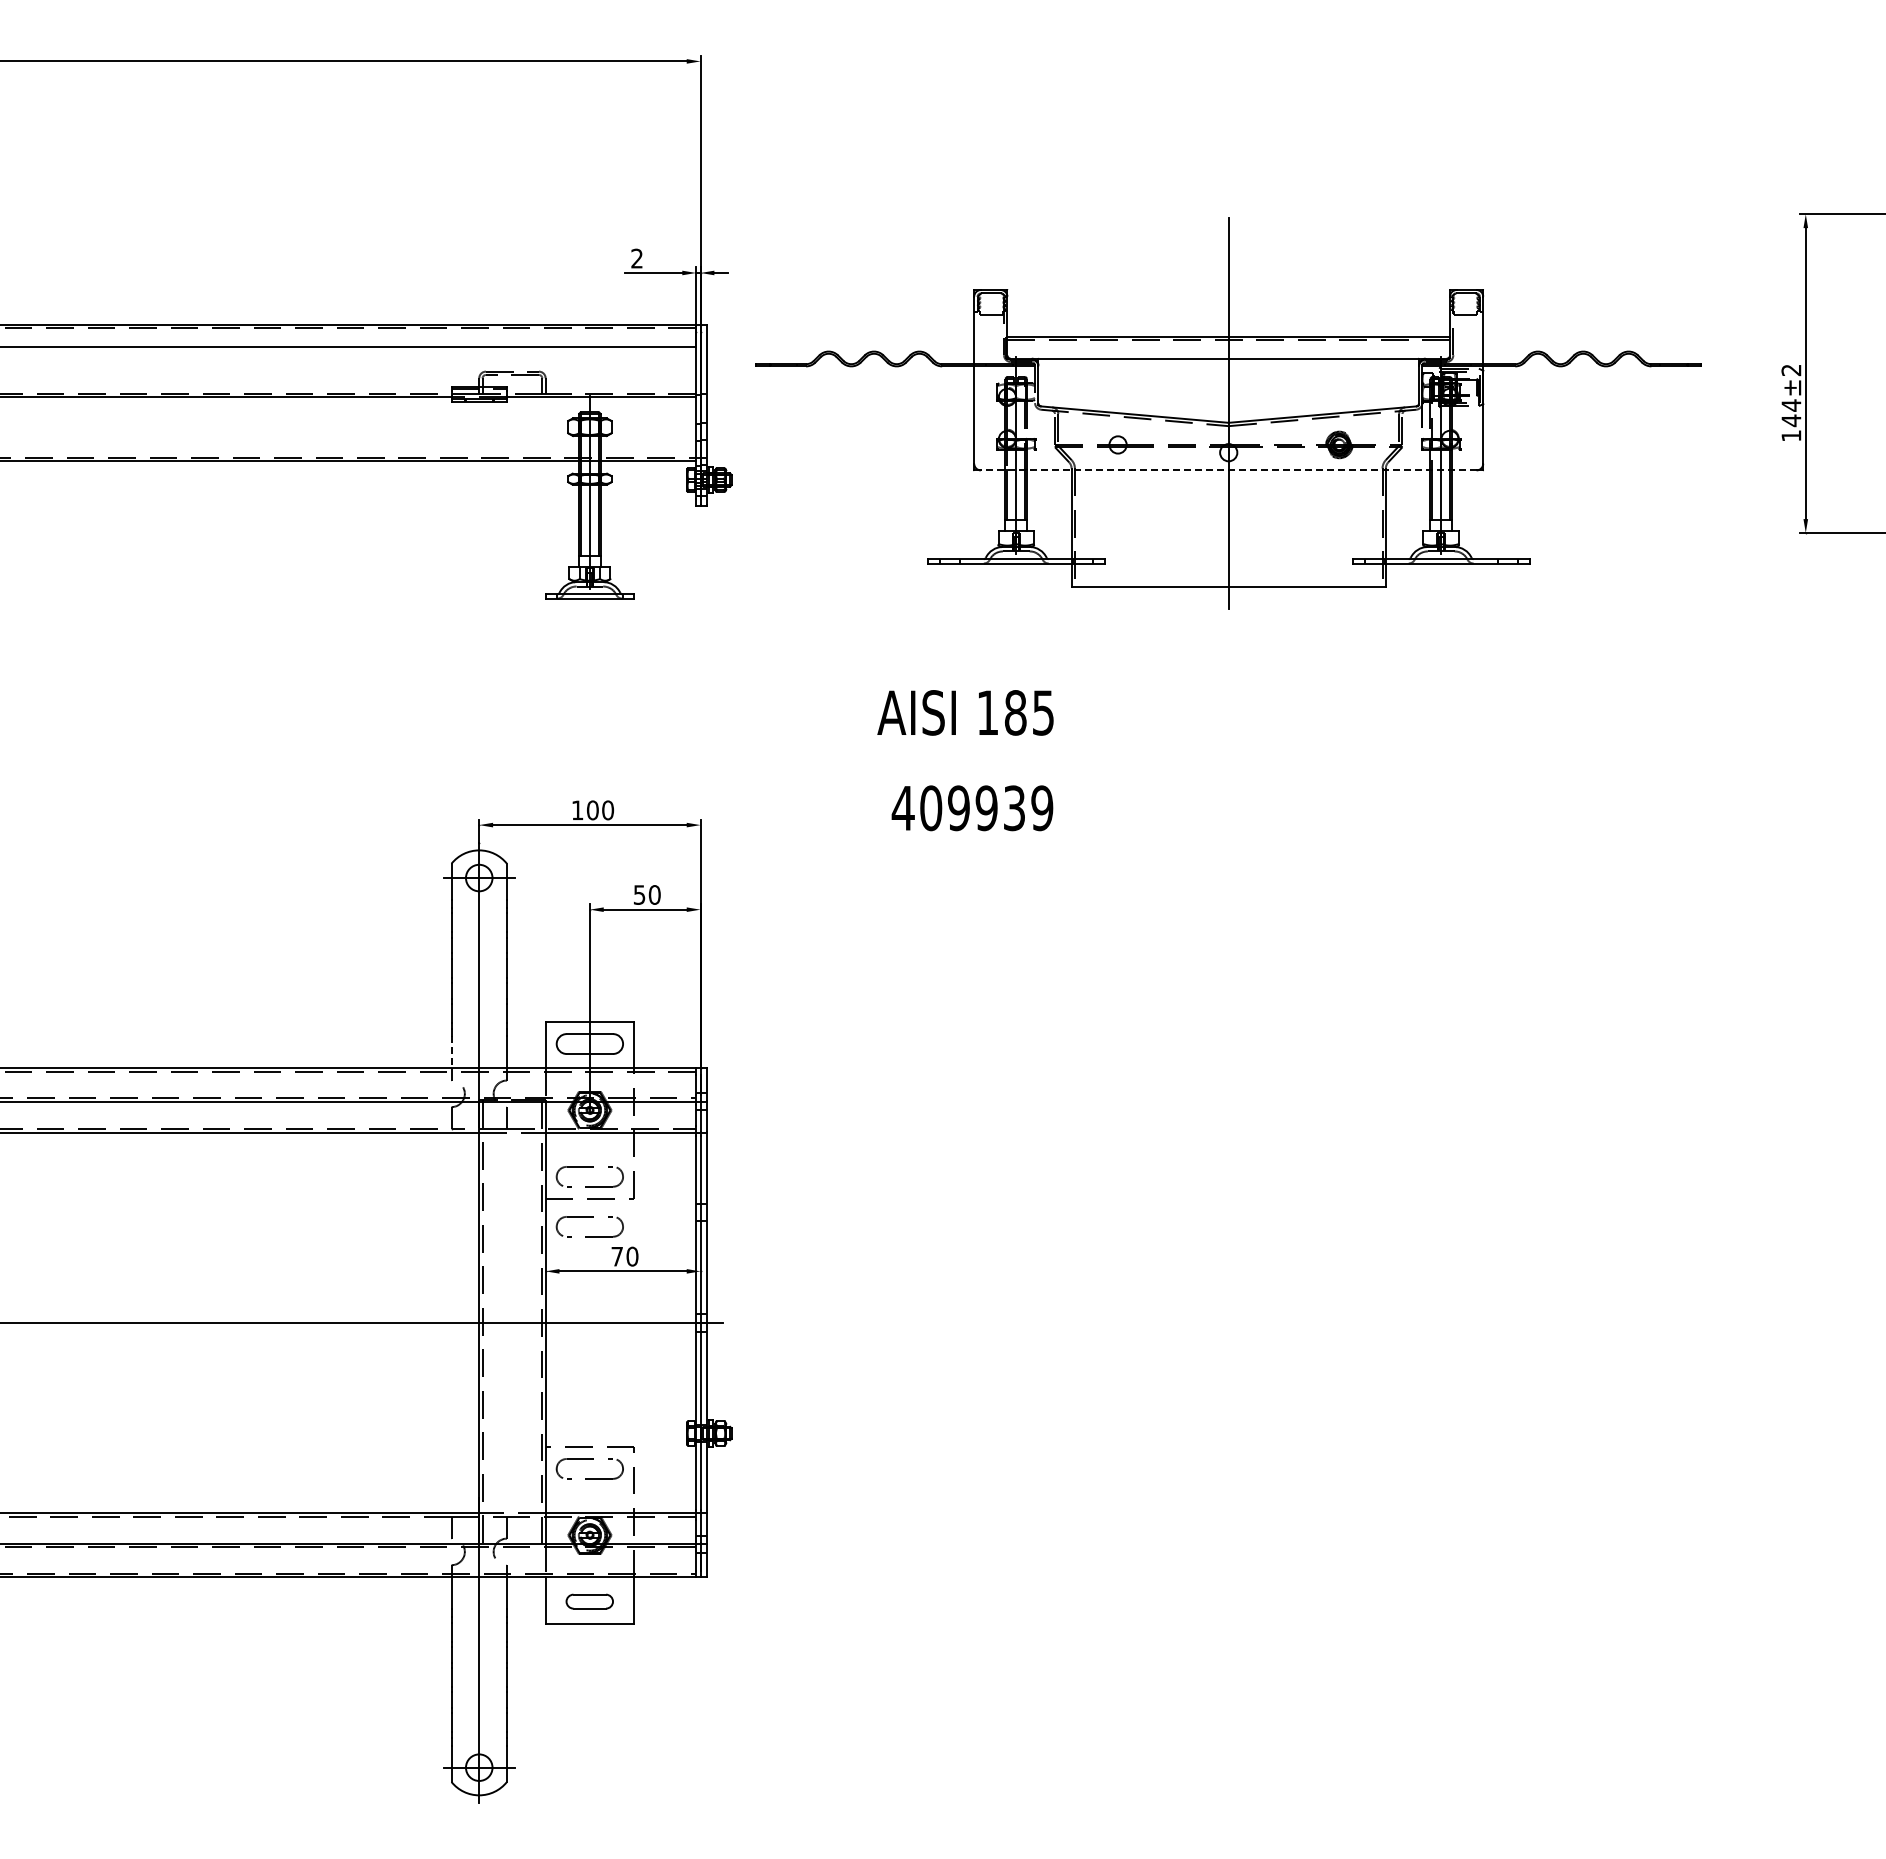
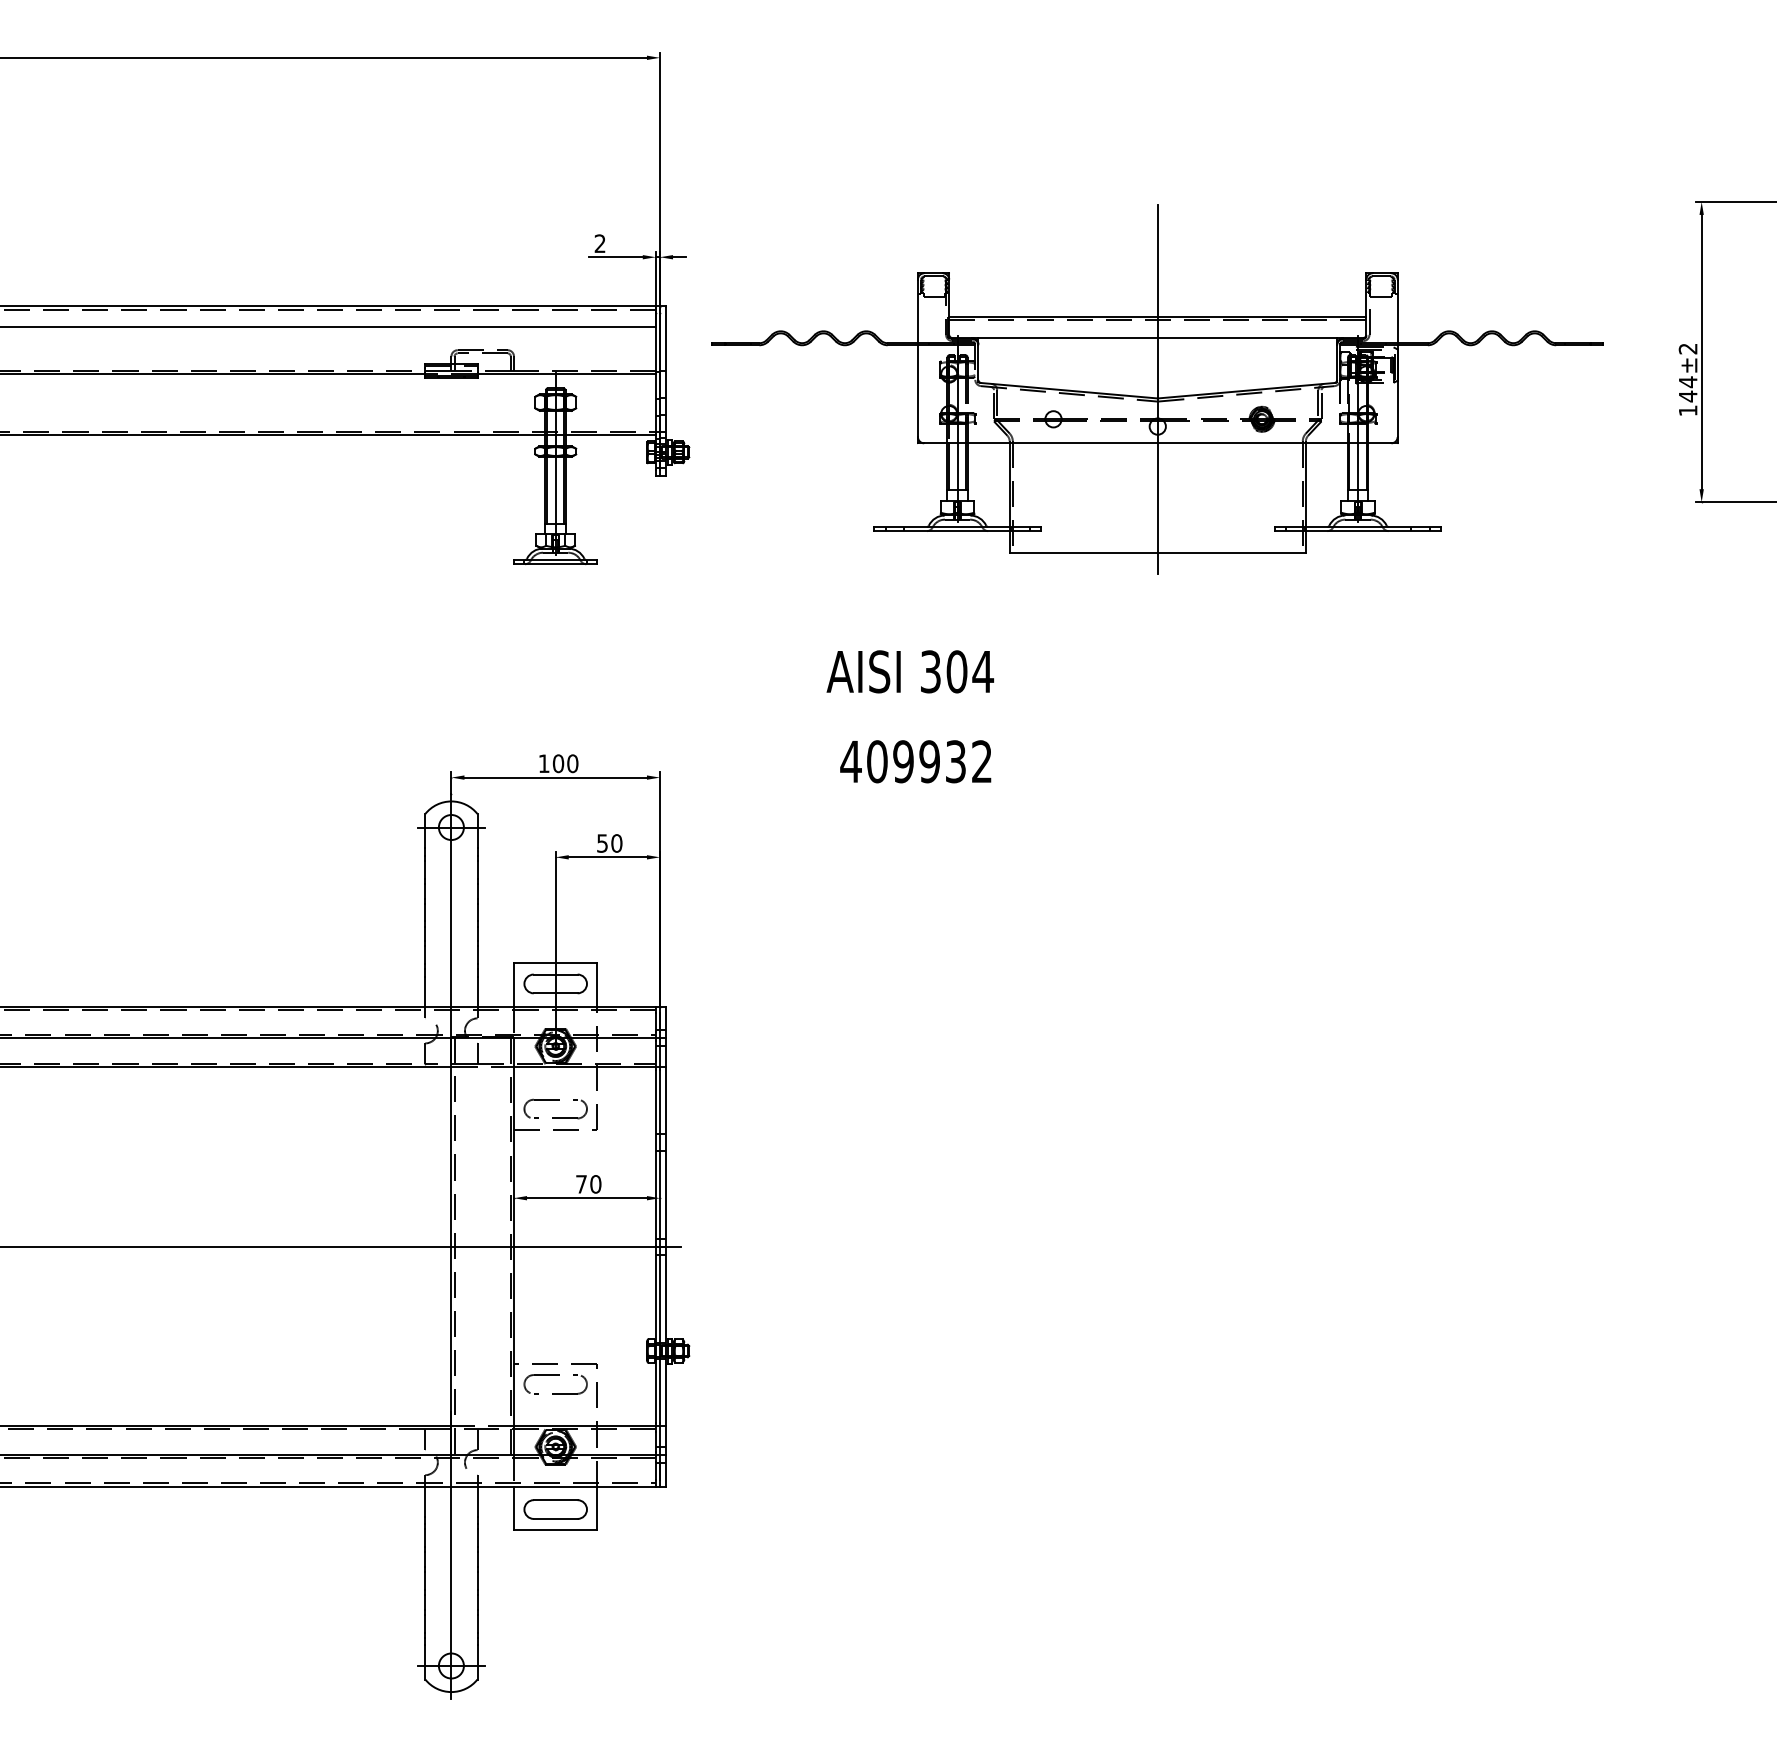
line: (1228, 470) -> (1157, 443), dashed -> solid
text: (1015, 712) -> (956, 671), 185 -> 304
text: (1042, 808) -> (982, 761), 409939 -> 409932
line: (451, 1052) -> (425, 991), dashed -> solid
part: (589, 1217) -> (555, 1147), removed
part: (589, 1601) -> (555, 1509), size x1.43

